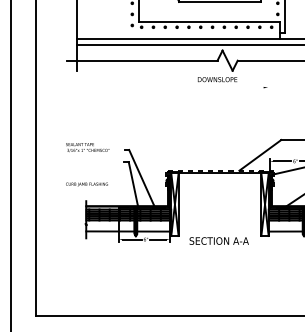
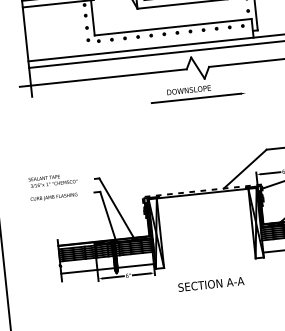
line: (223, 87) -> (196, 98), added
text: (86, 184) -> (53, 197), moved
text: (218, 240) -> (210, 283), moved

